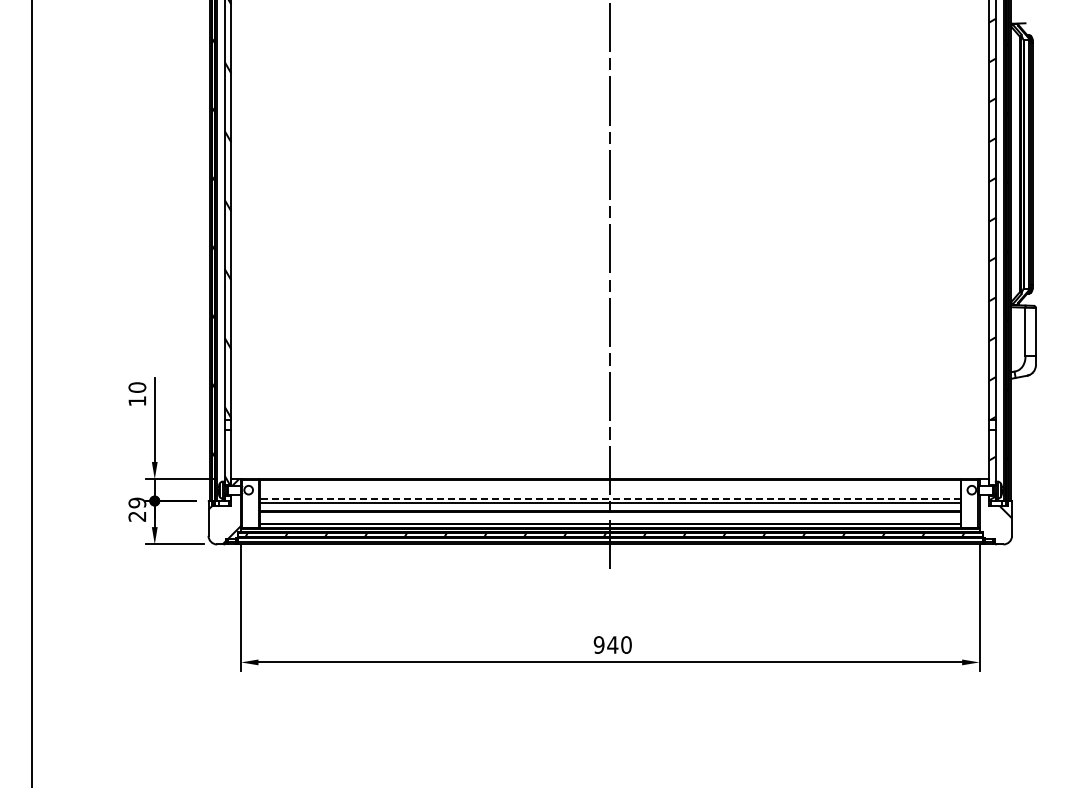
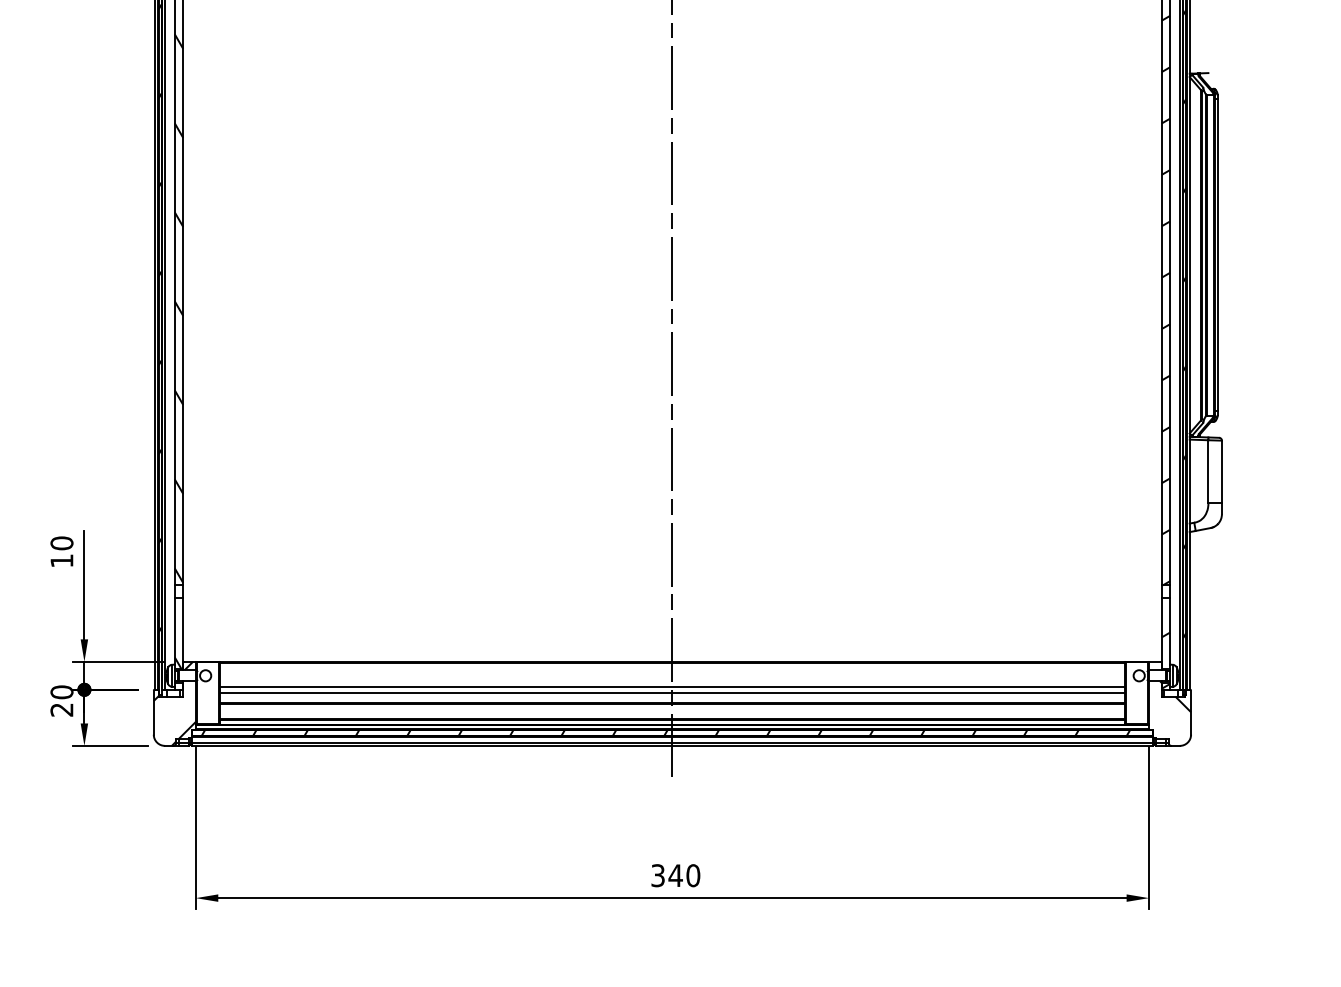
line: (610, 498) -> (672, 686), dashed -> solid
text: (137, 502) -> (62, 691), 29 -> 20
text: (598, 644) -> (657, 874), 940 -> 340

